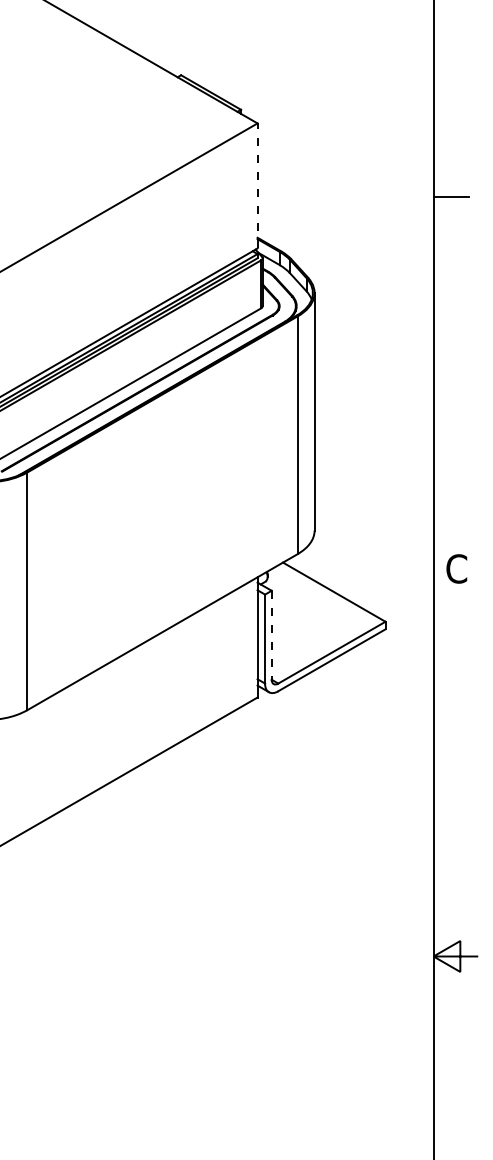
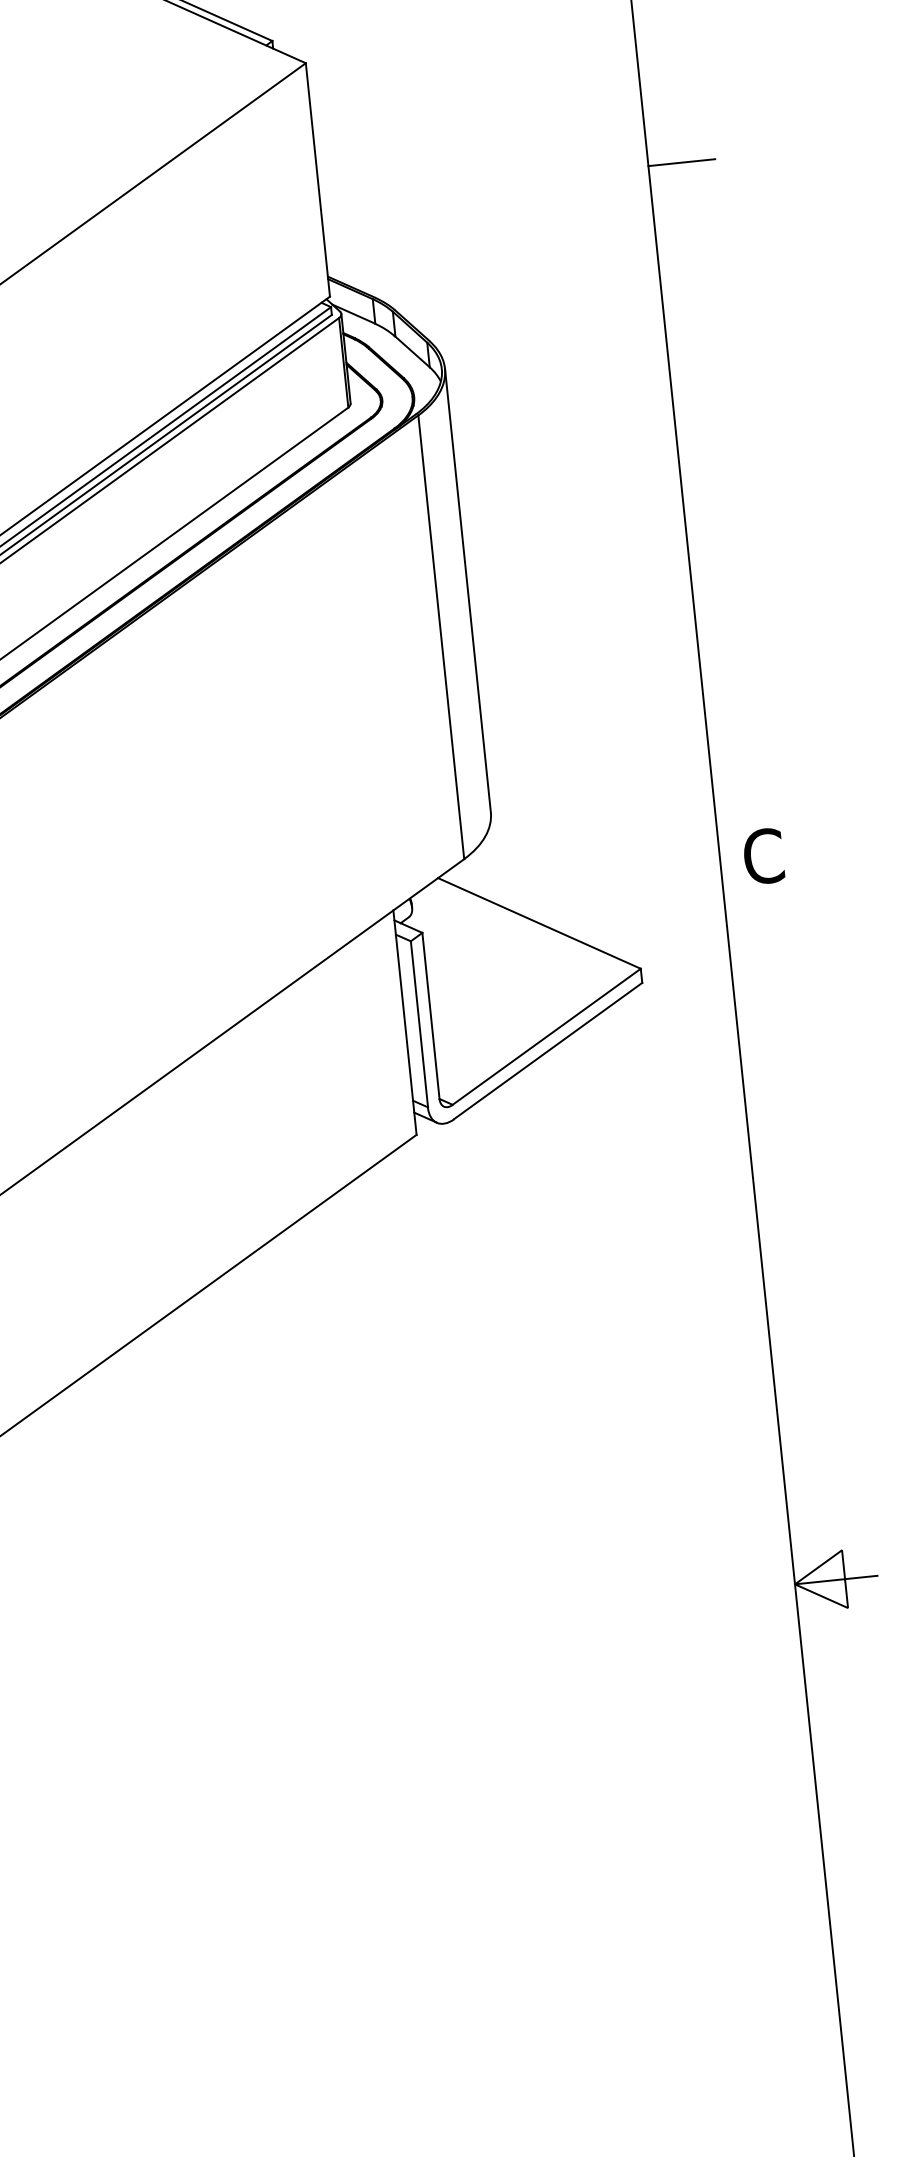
line: (257, 185) -> (317, 179), dashed -> solid
line: (271, 635) -> (430, 1016), dashed -> solid

